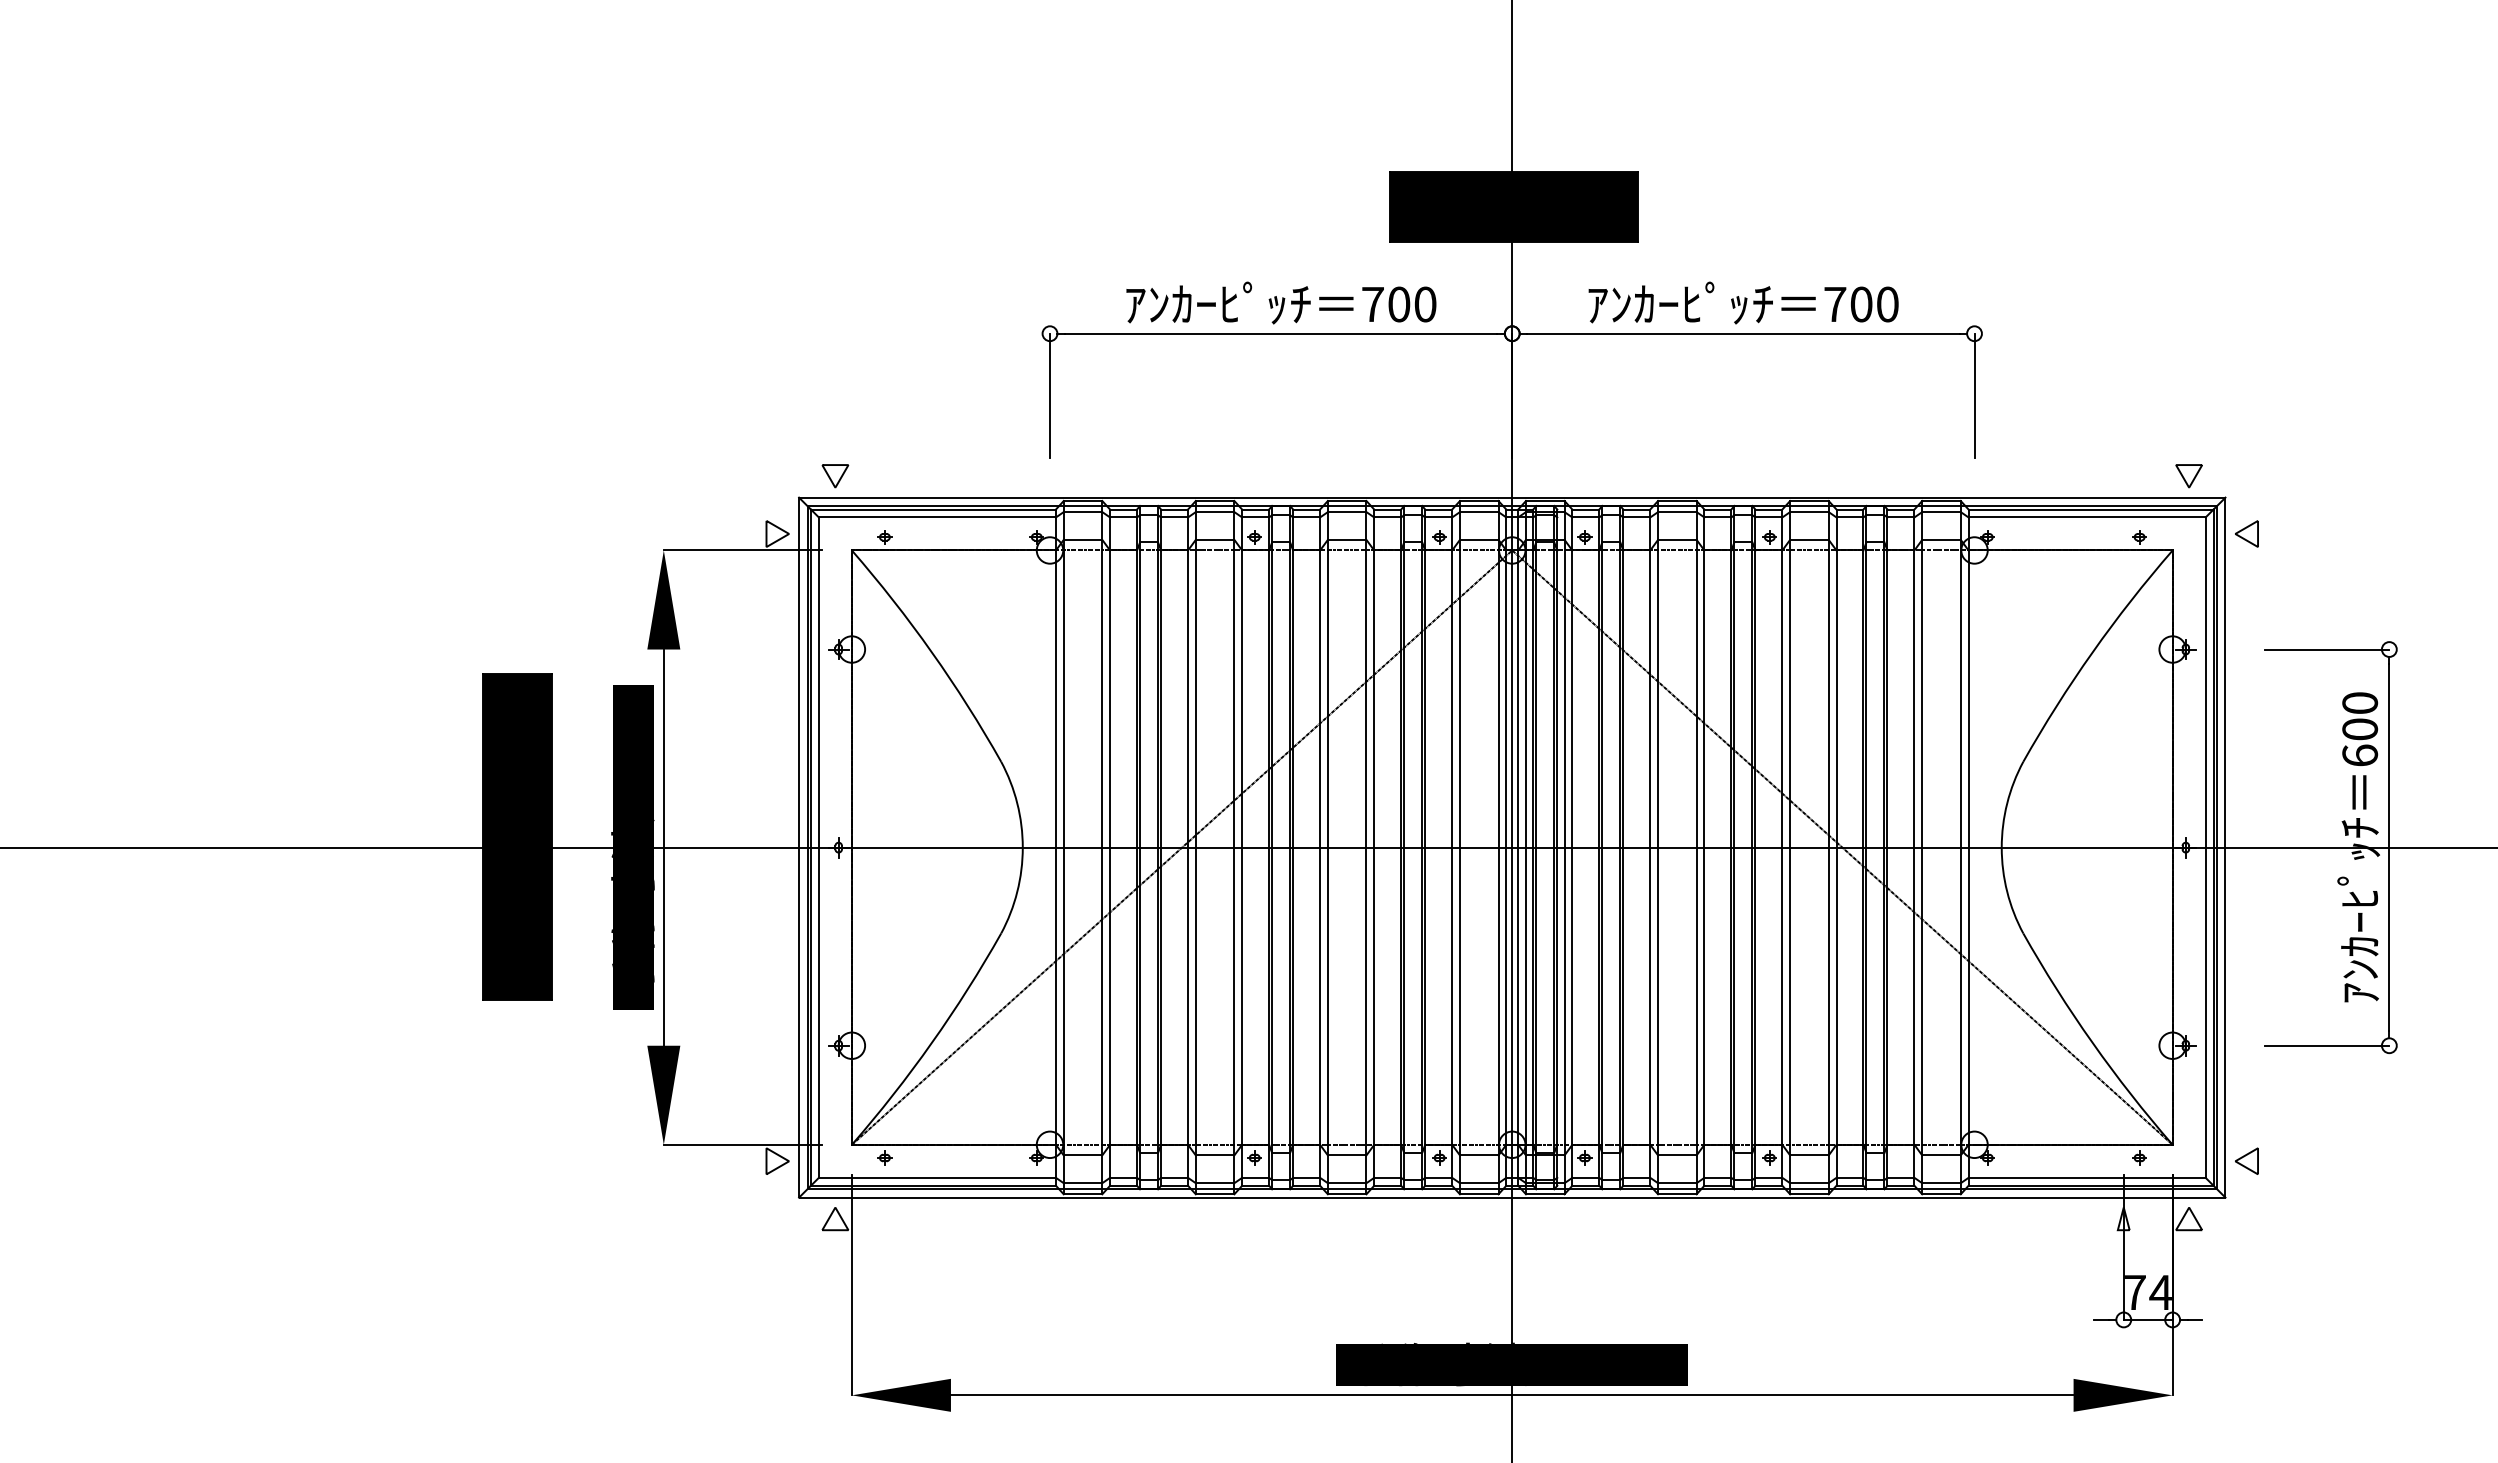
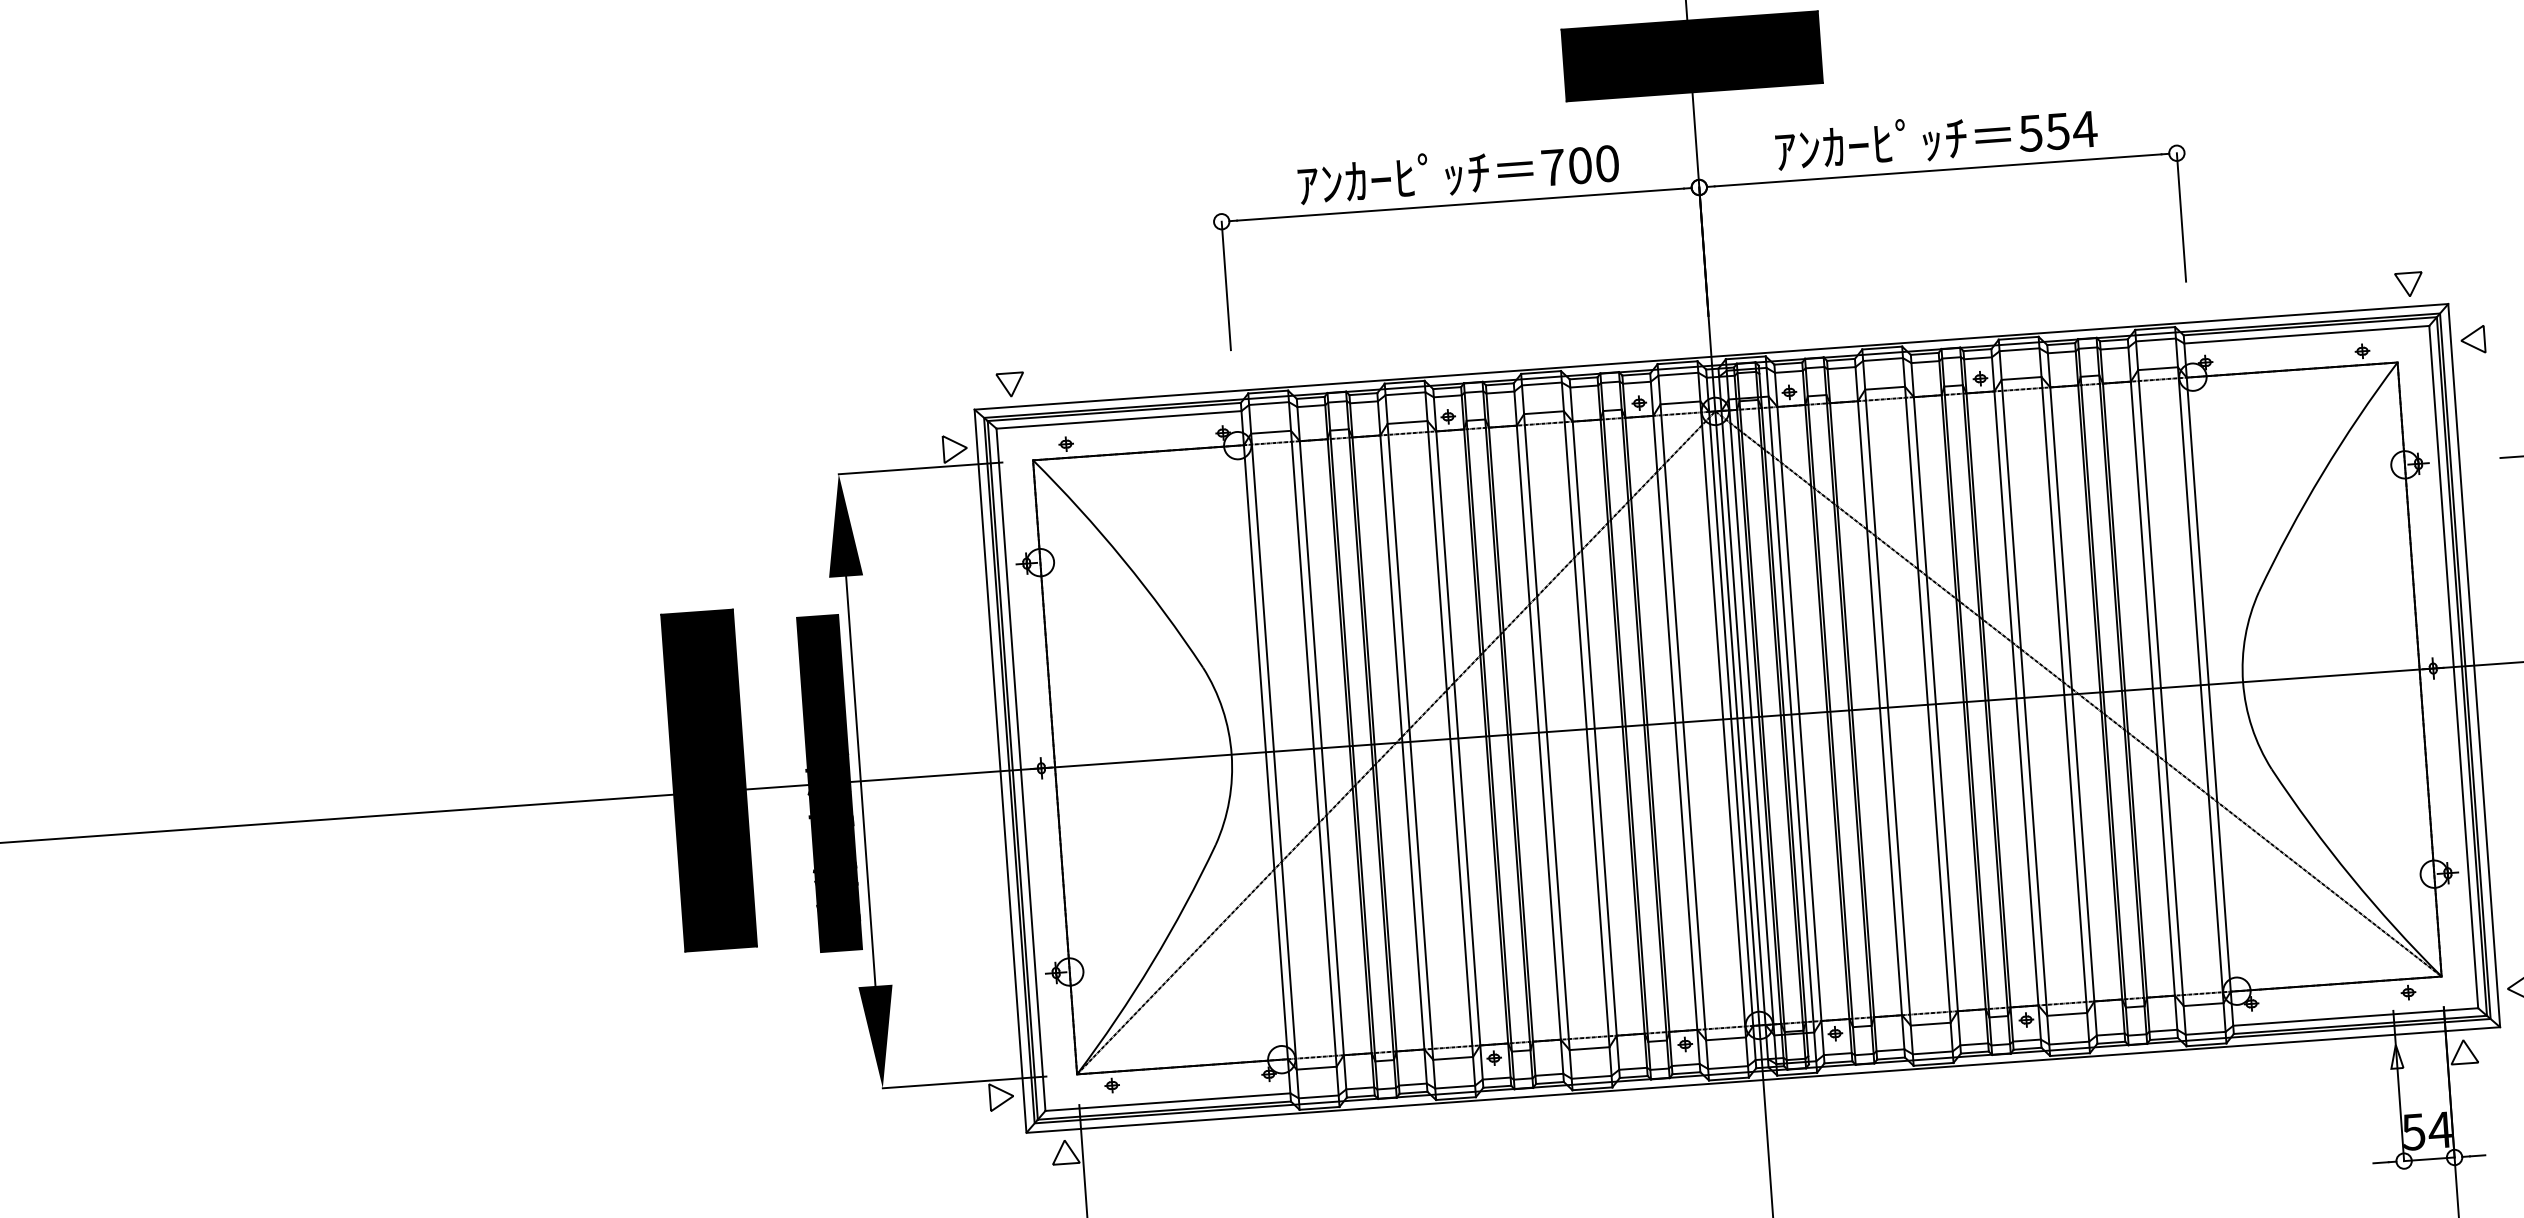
text: (1861, 304) -> (2057, 131), 700 -> 554
text: (2135, 1292) -> (2414, 1131), 74 -> 54

